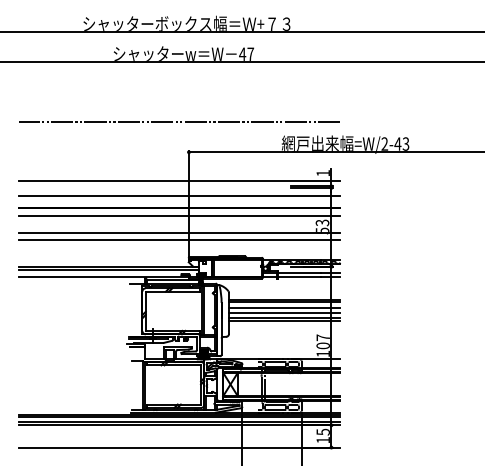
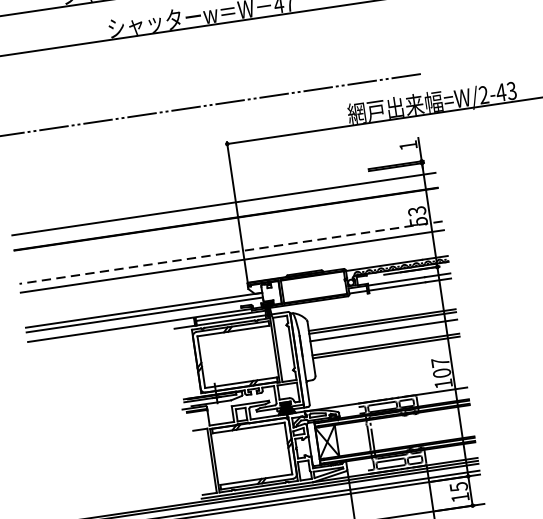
line: (179, 180) -> (220, 183), removed
line: (179, 215) -> (227, 229), removed
line: (179, 233) -> (230, 252), solid -> dashed
line: (284, 312) -> (384, 336), removed

